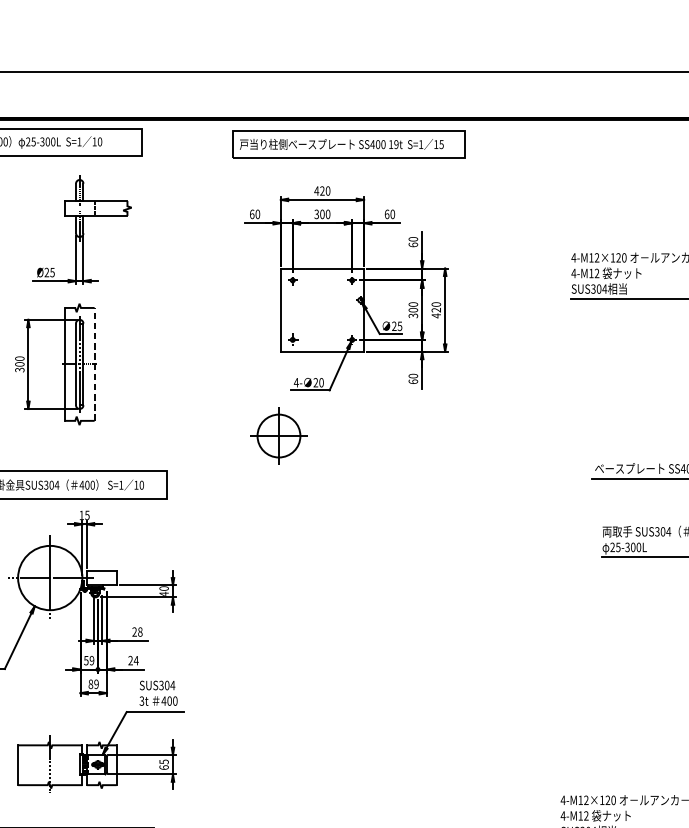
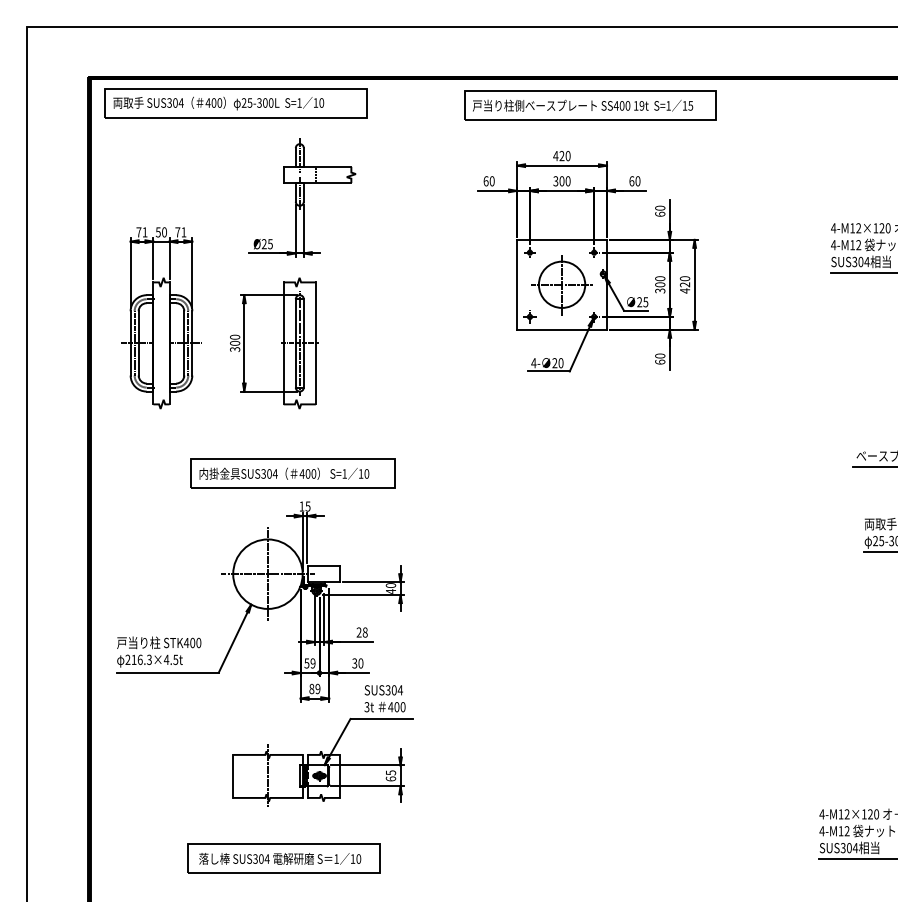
line: (94, 364) -> (315, 343), dashed -> solid
part: (278, 436) -> (561, 285), moved
text: (133, 660) -> (357, 663), 24 -> 30

